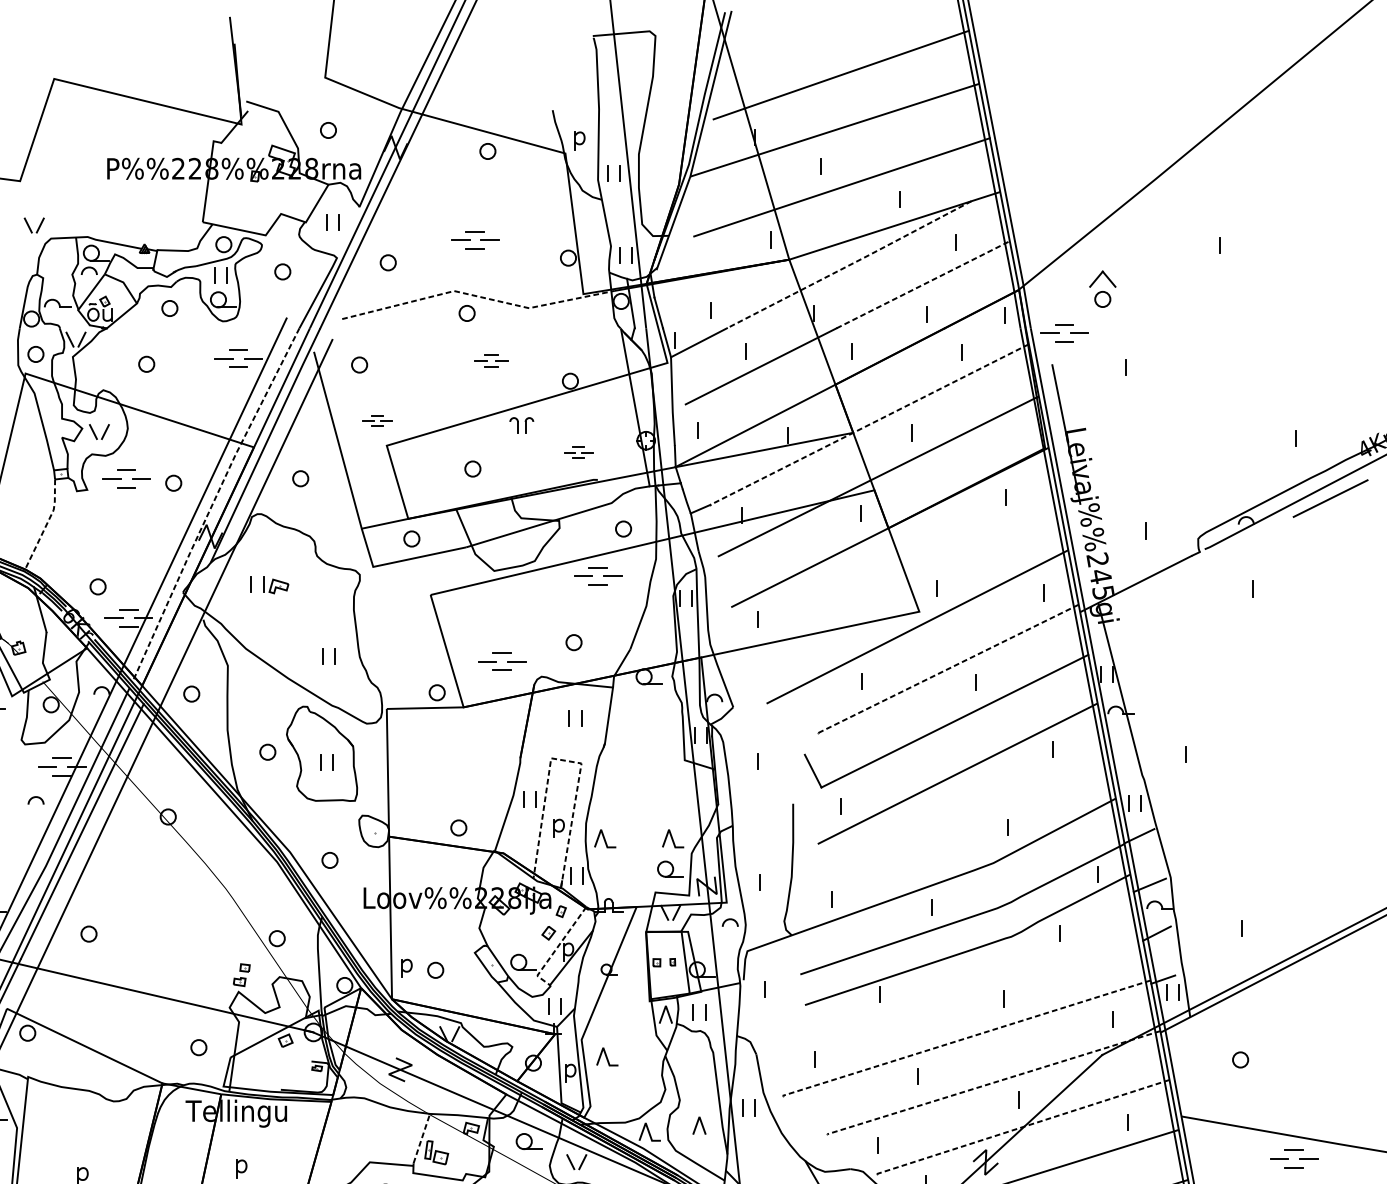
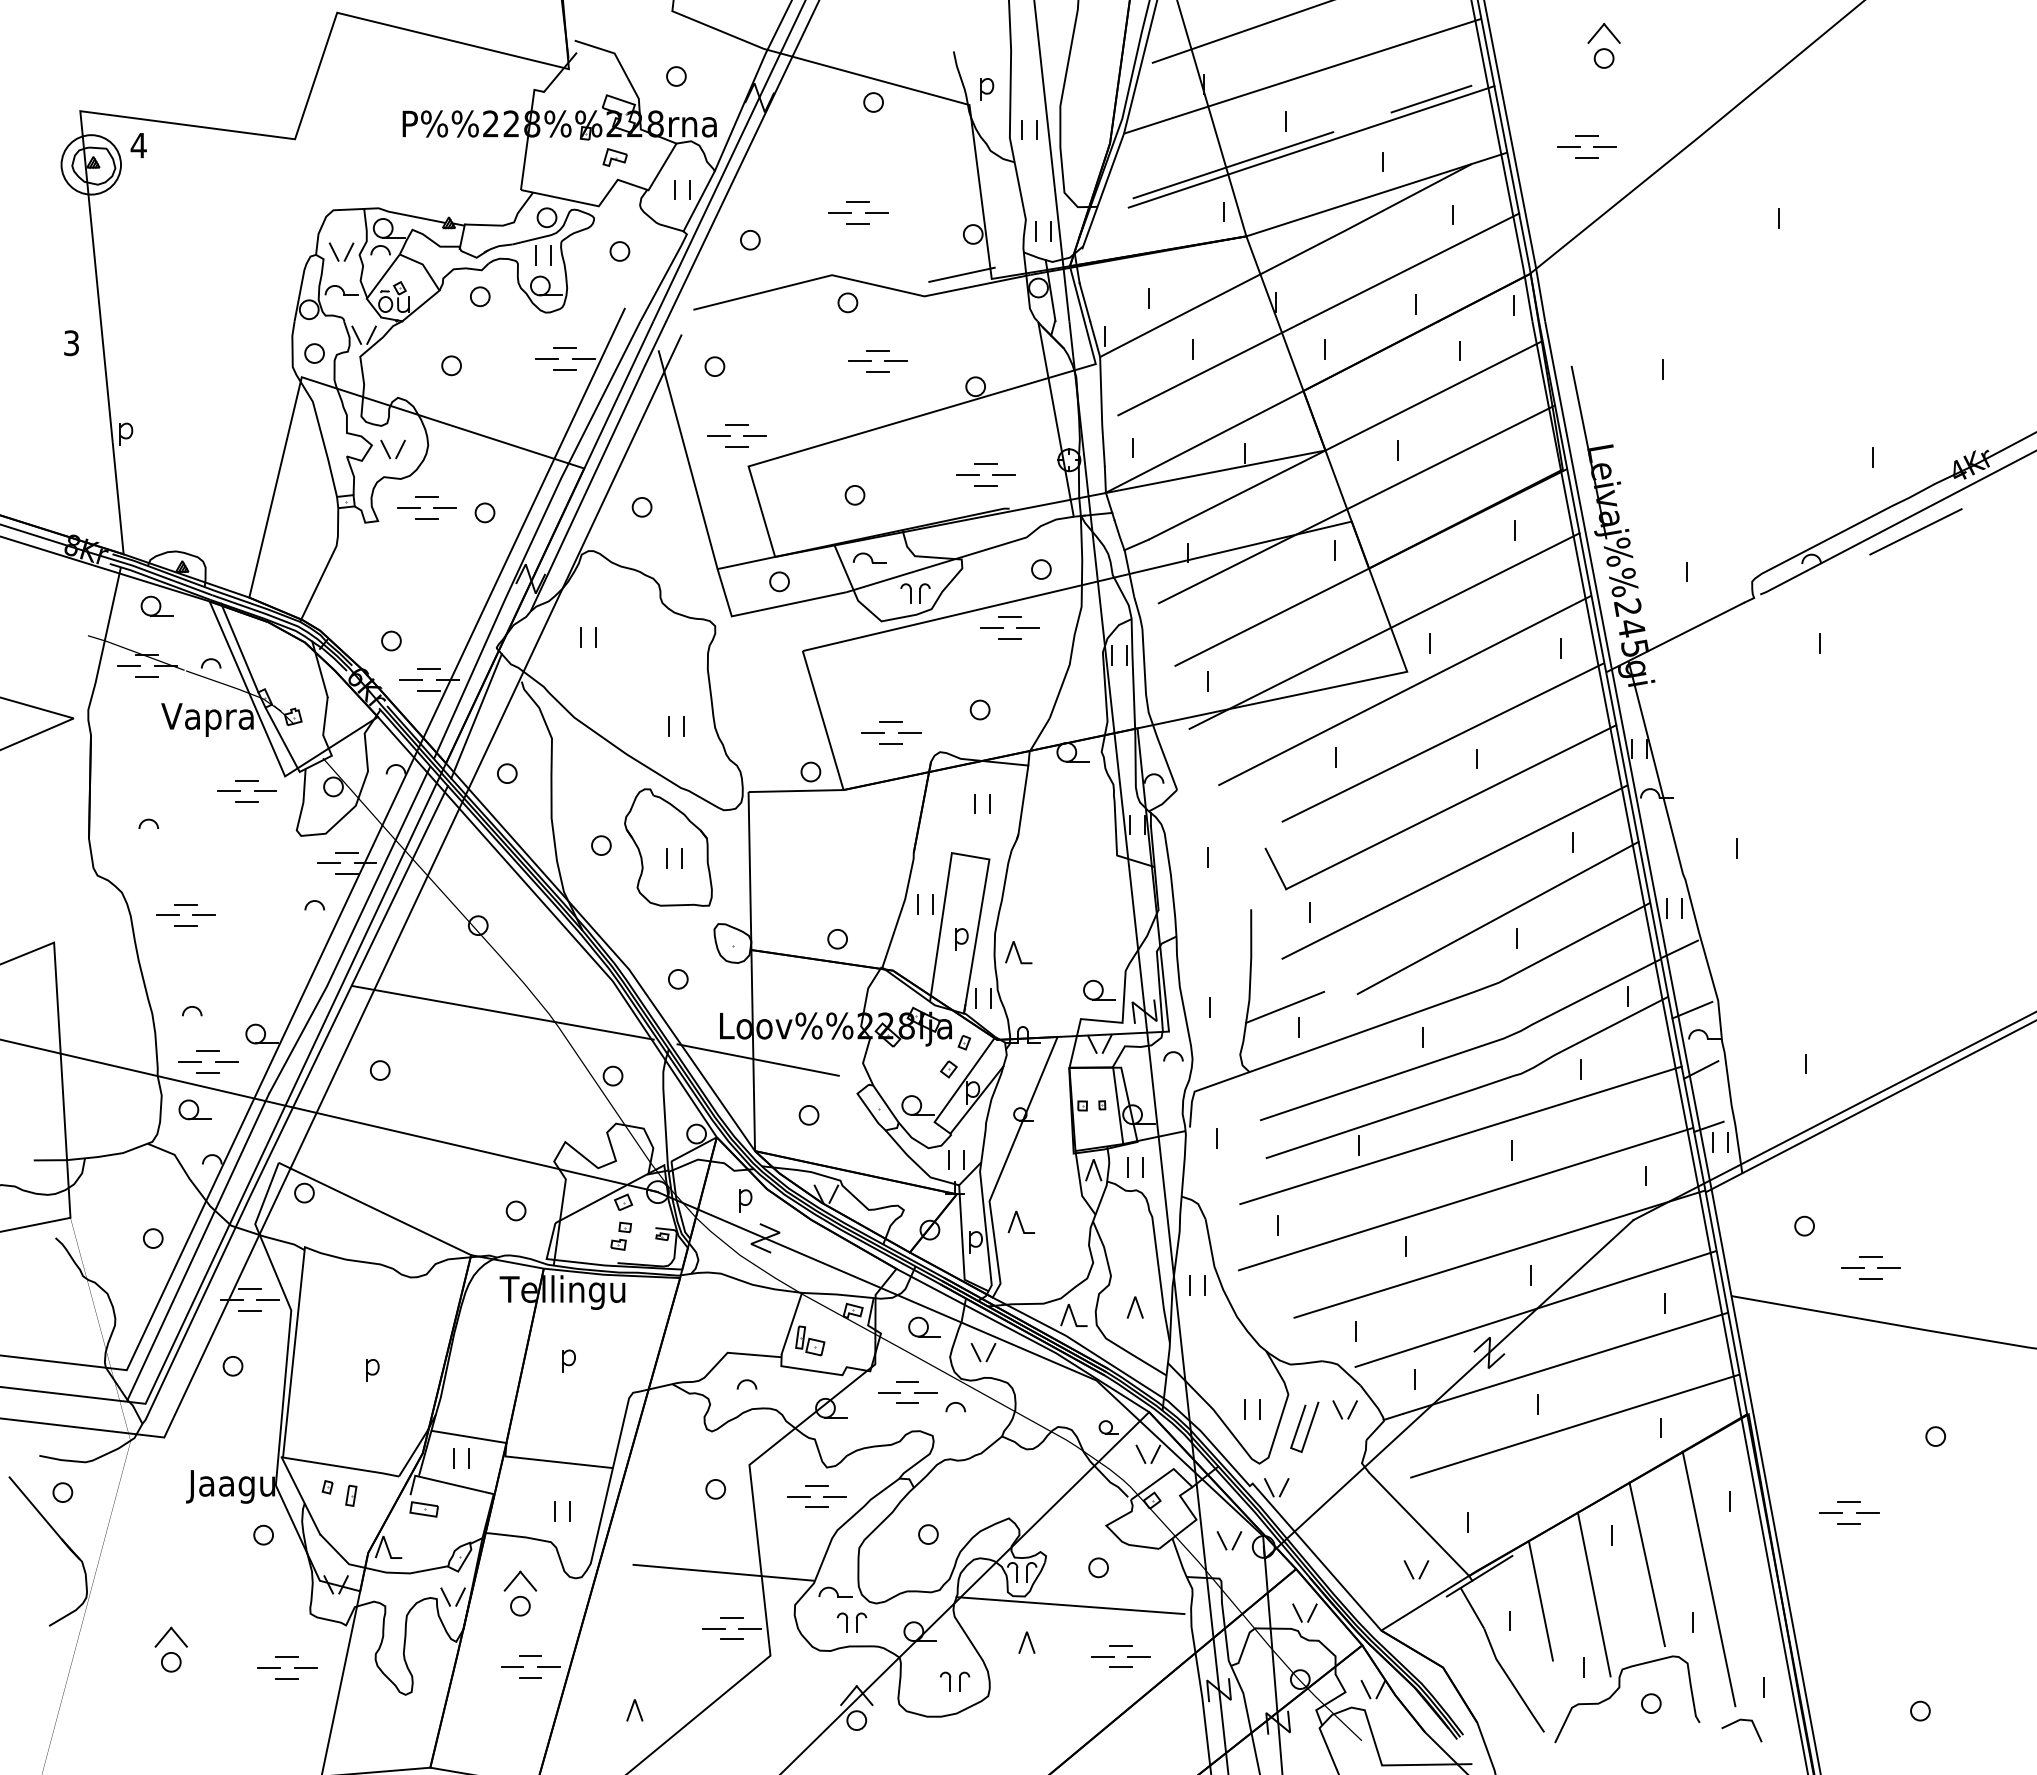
line: (938, 148) -> (1431, 98), added
line: (778, 202) -> (1233, 165), added
part: (34, 225) -> (341, 251), moved
line: (346, 231) -> (698, 201), added
line: (850, 265) -> (1321, 243), dashed -> solid
line: (923, 284) -> (1412, 267), dashed -> solid
part: (1102, 288) -> (1603, 45), moved
line: (558, 290) -> (961, 274), added
line: (478, 296) -> (862, 282), dashed -> solid
part: (1064, 333) -> (1586, 146), moved
part: (491, 360) -> (877, 361), size x1.43
part: (377, 420) -> (736, 435), size x1.67
line: (868, 424) -> (1344, 440), dashed -> solid
part: (521, 425) -> (915, 593), moved
part: (578, 452) -> (985, 474), size x1.67
line: (212, 503) -> (533, 538), dashed -> solid
part: (484, 519) -> (869, 557), added
line: (46, 525) -> (327, 565), dashed -> solid
line: (900, 578) -> (1384, 630), added
part: (278, 586) -> (614, 157), moved
line: (166, 647) -> (476, 716), added
line: (947, 669) -> (1442, 743), dashed -> solid
line: (568, 761) -> (973, 856), dashed -> solid
line: (992, 810) -> (1497, 917), added
part: (672, 838) -> (1102, 952), removed
line: (820, 882) -> (1285, 1006), added
line: (187, 887) -> (502, 1012), added
line: (394, 925) -> (757, 1059), added
line: (556, 948) -> (958, 1088), dashed -> solid
part: (406, 968) -> (745, 1200), moved
part: (241, 974) -> (620, 1235), moved
line: (962, 986) -> (1460, 1135), added
line: (965, 1038) -> (1464, 1199), dashed -> solid
line: (993, 1082) -> (1498, 1254), dashed -> solid
line: (1023, 1127) -> (1535, 1309), dashed -> solid
line: (422, 1138) -> (792, 1323), dashed -> solid
part: (1293, 1158) -> (1870, 1267), moved

